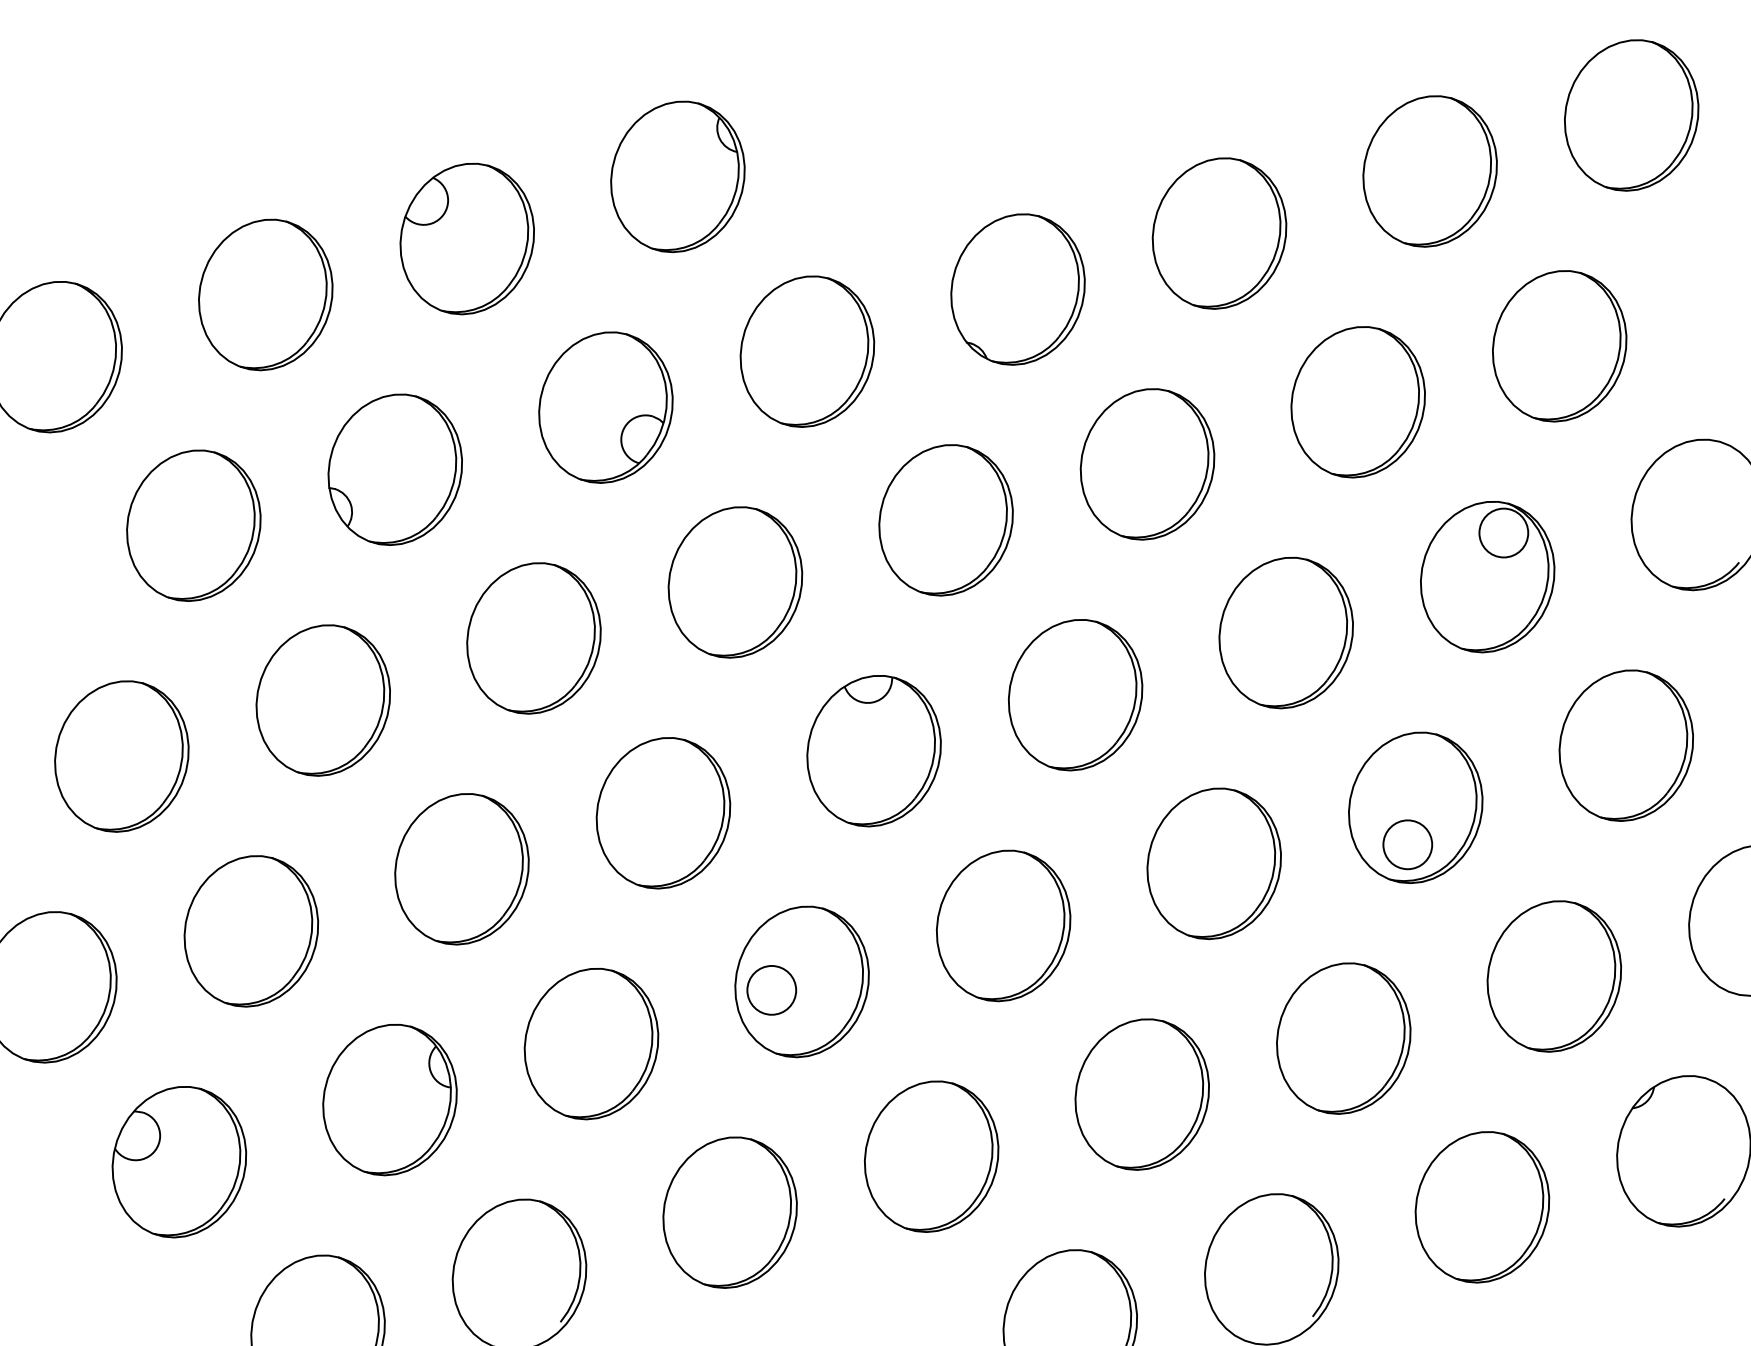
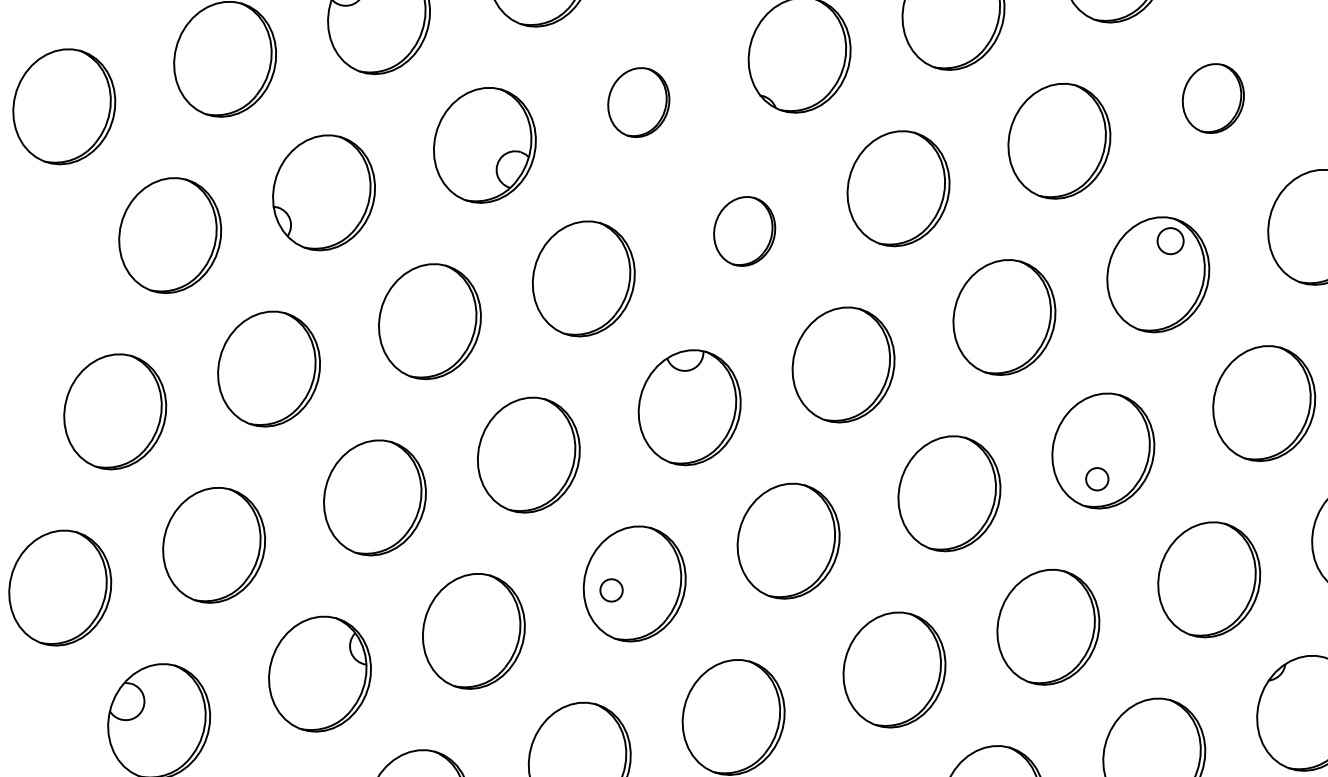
part: (1559, 346) -> (1213, 98), size x0.6
part: (807, 351) -> (638, 102), size x0.6
part: (945, 520) -> (744, 231), size x0.6
circle: (1503, 532) -> (1170, 240), size x0.7
circle: (1407, 844) -> (1097, 479), size x0.6
circle: (771, 989) -> (611, 589), size x0.6

